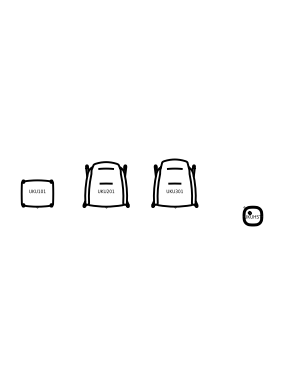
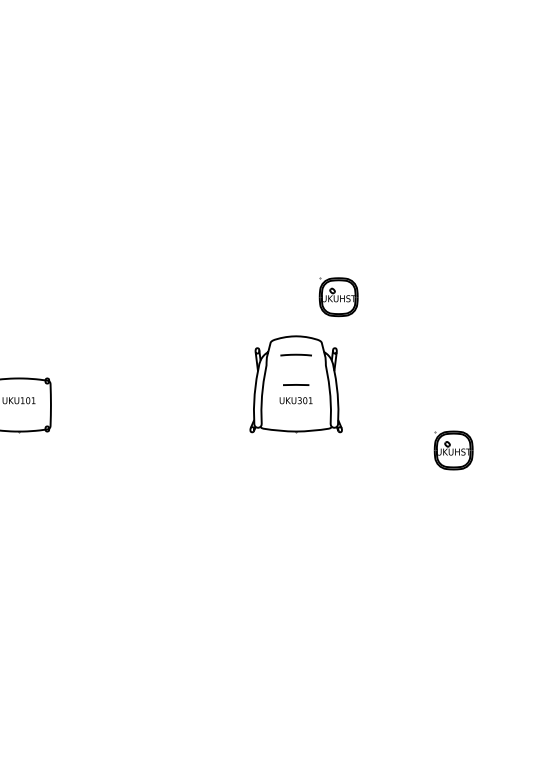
part: (195, 139) -> (337, 295), added
part: (105, 184) -> (156, 386), removed

